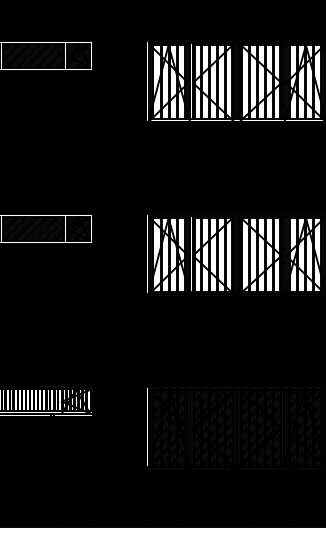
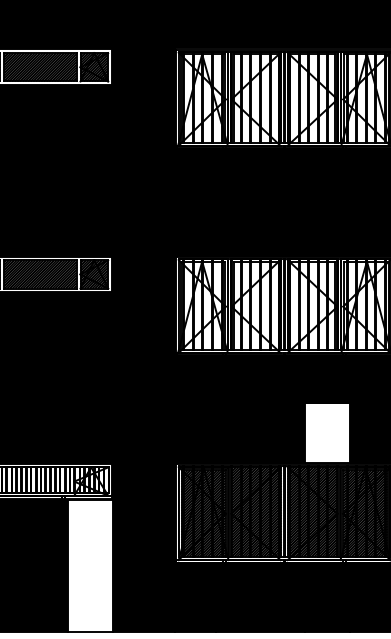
fill: (273, 360) -> (327, 432), removed
fill: (75, 472) -> (90, 566), removed

